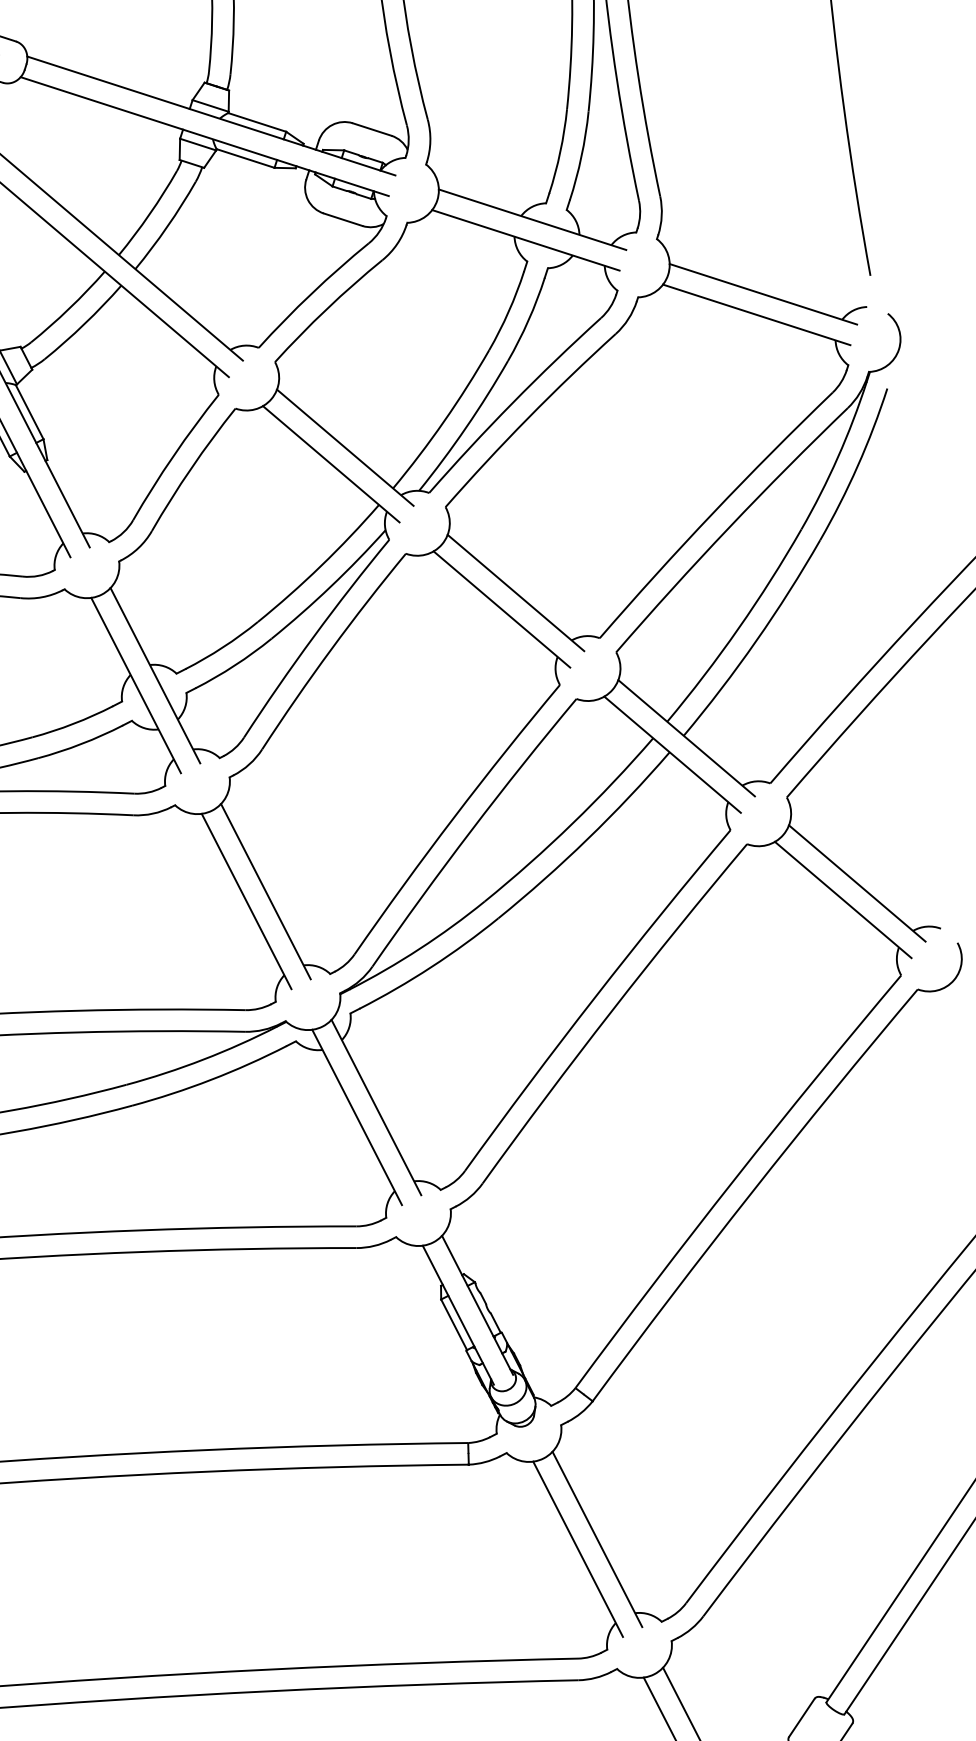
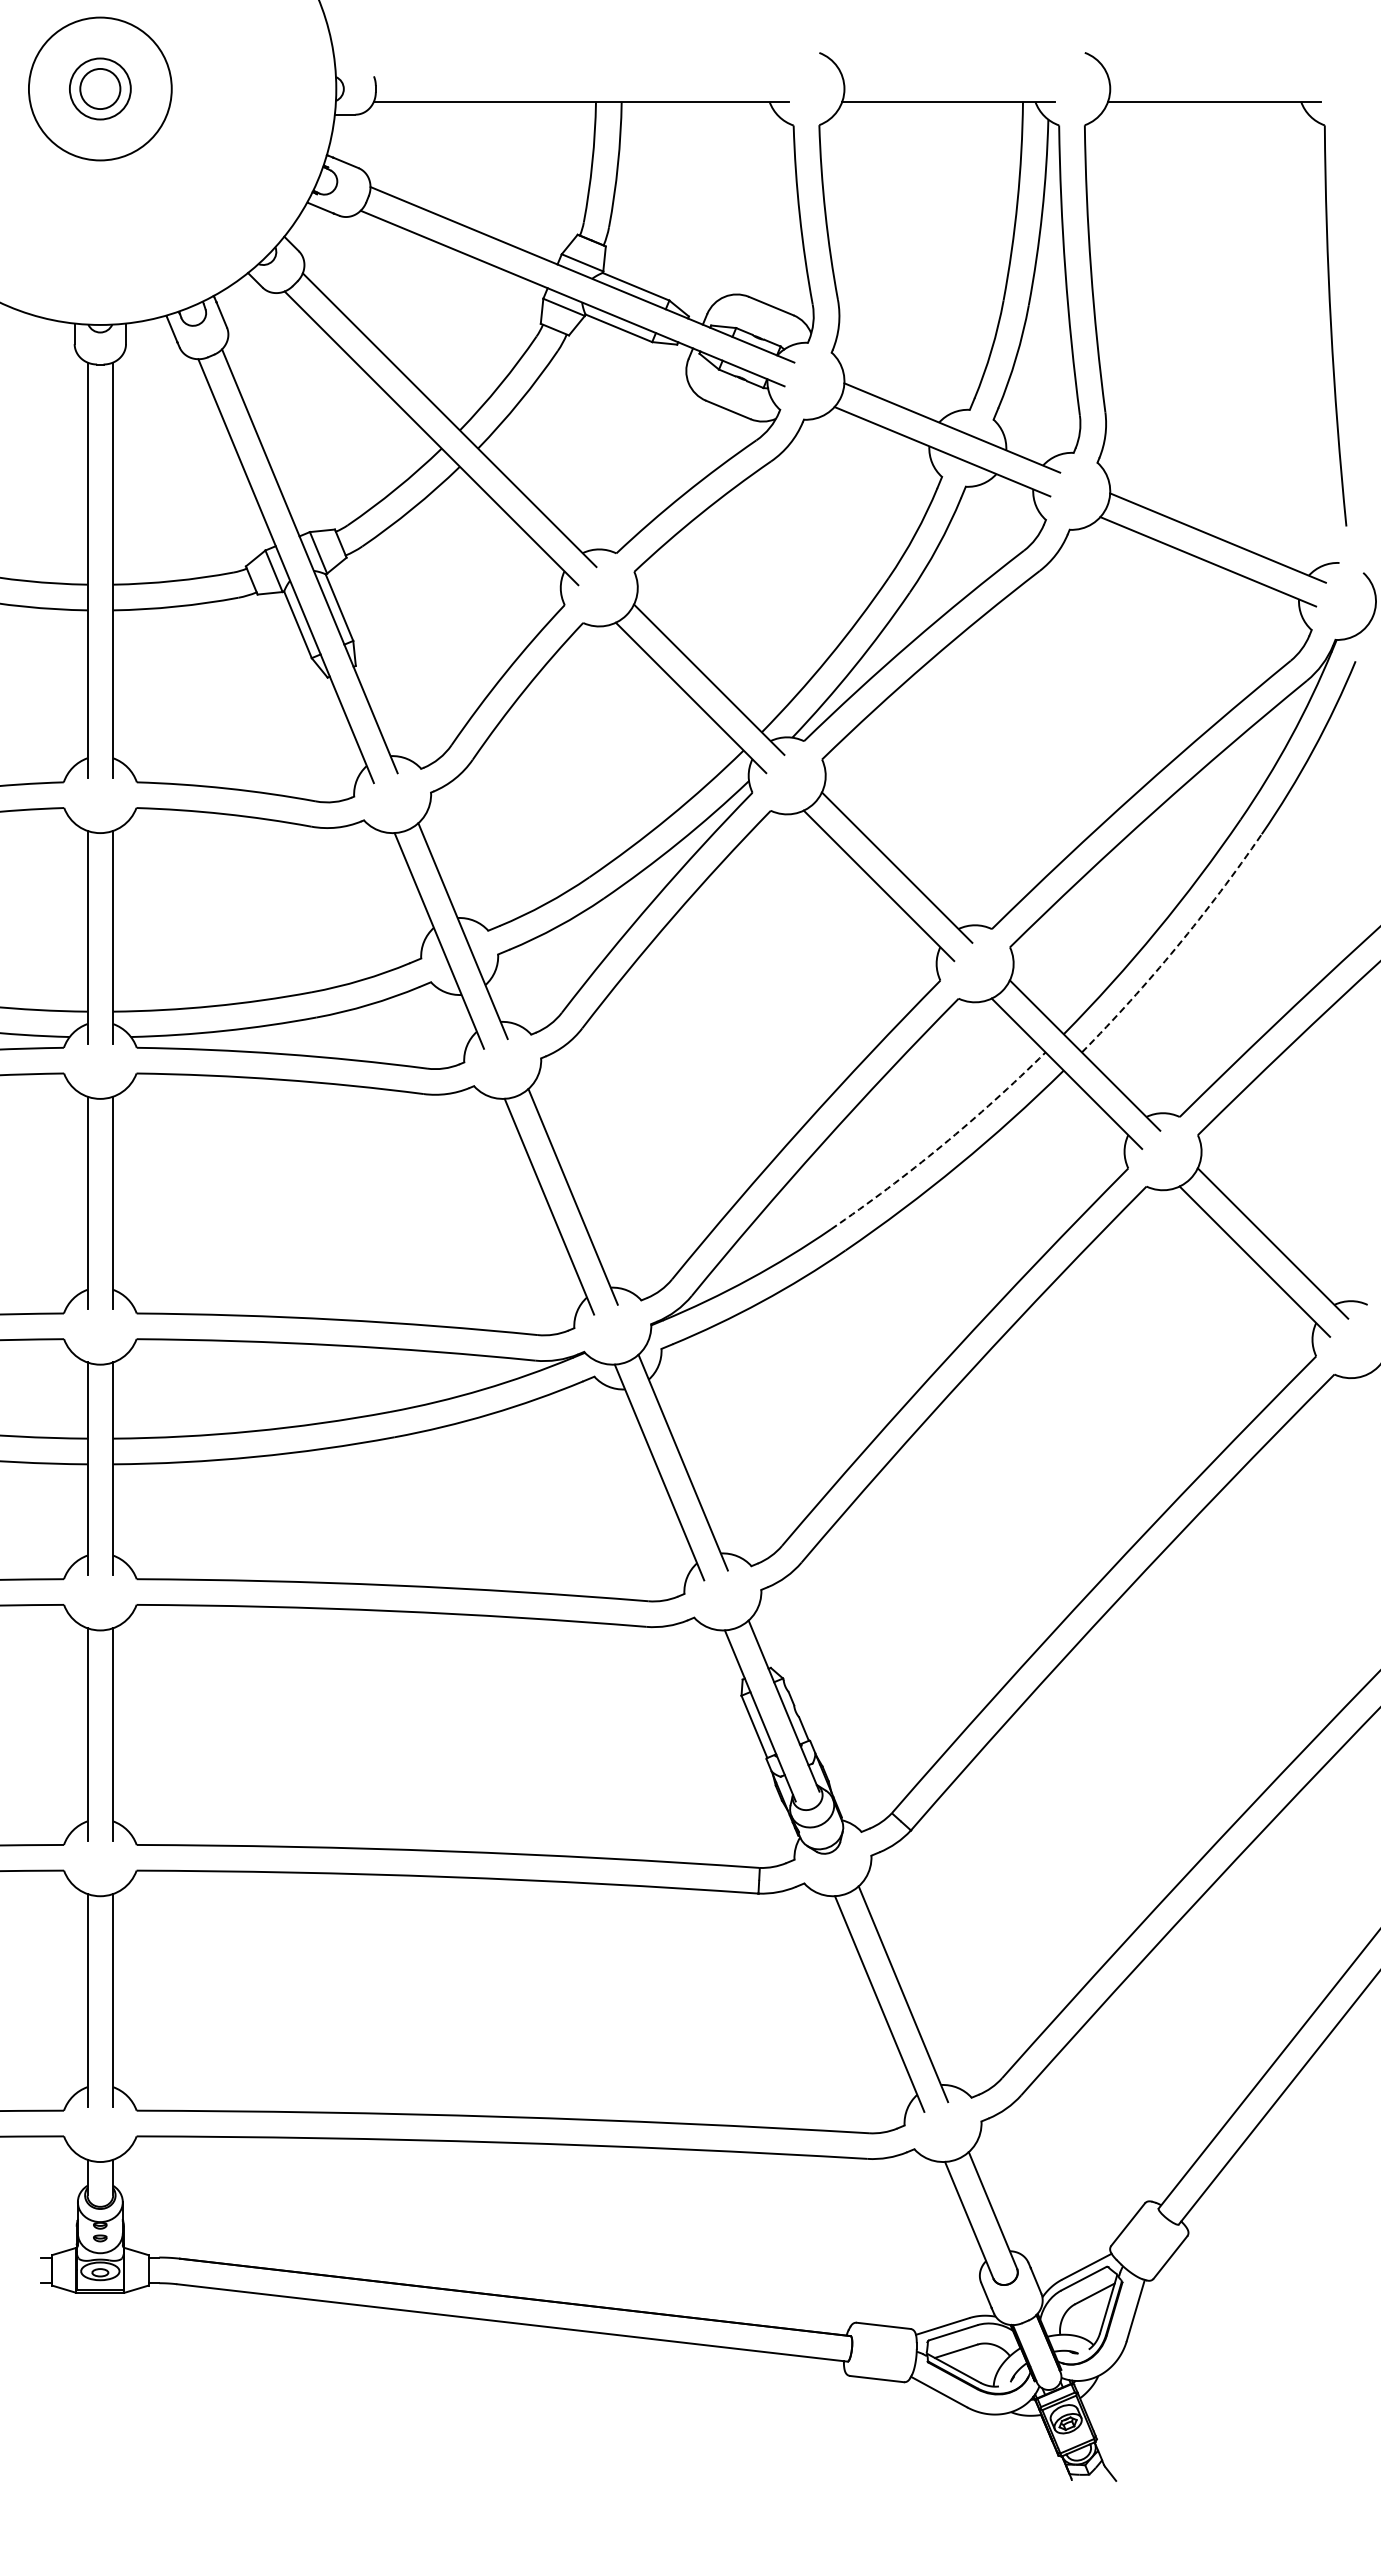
arc: (756, 641) -> (1176, 947), solid -> dashed
arc: (572, 823) -> (942, 1145), solid -> dashed

